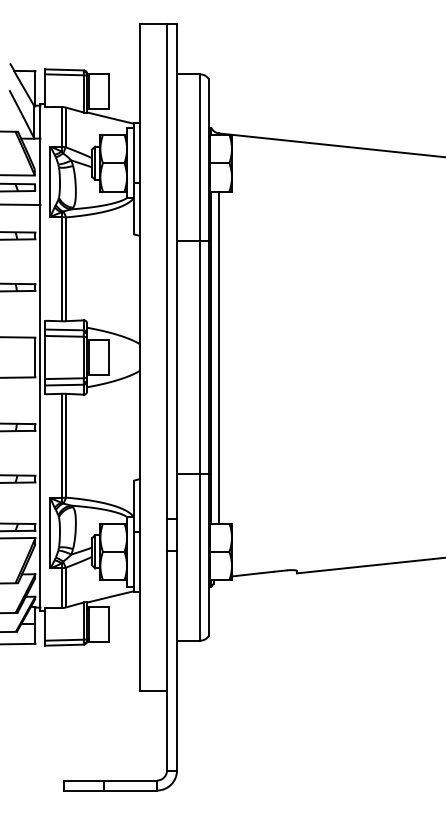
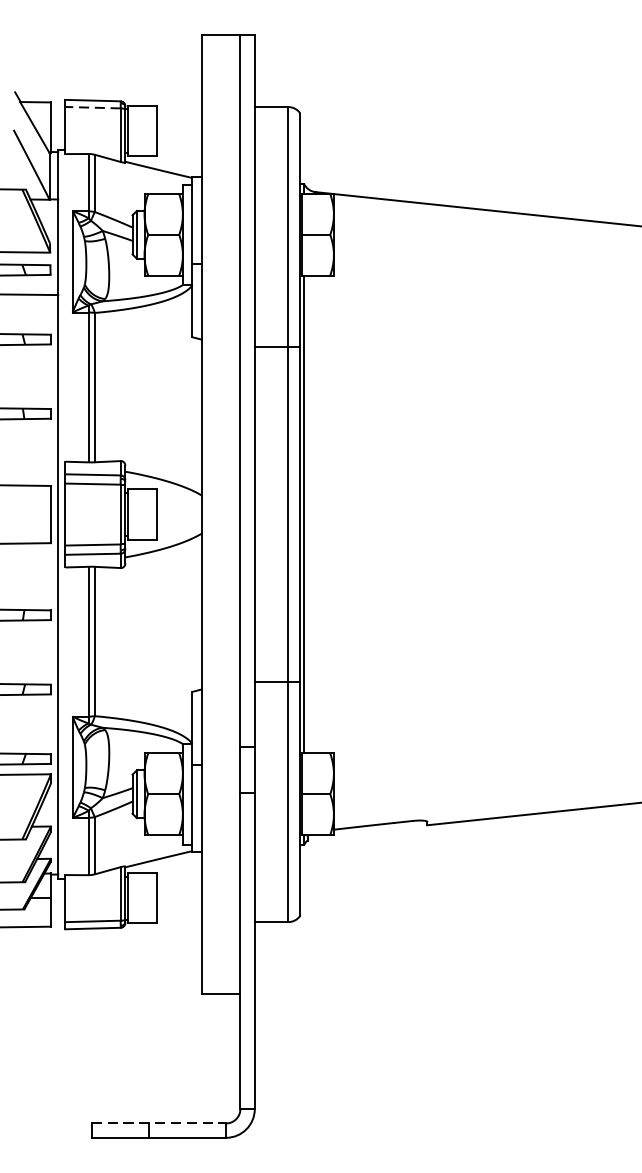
line: (64, 74) -> (92, 107), solid -> dashed
line: (219, 357) -> (315, 514), removed
line: (110, 780) -> (159, 1123), solid -> dashed

